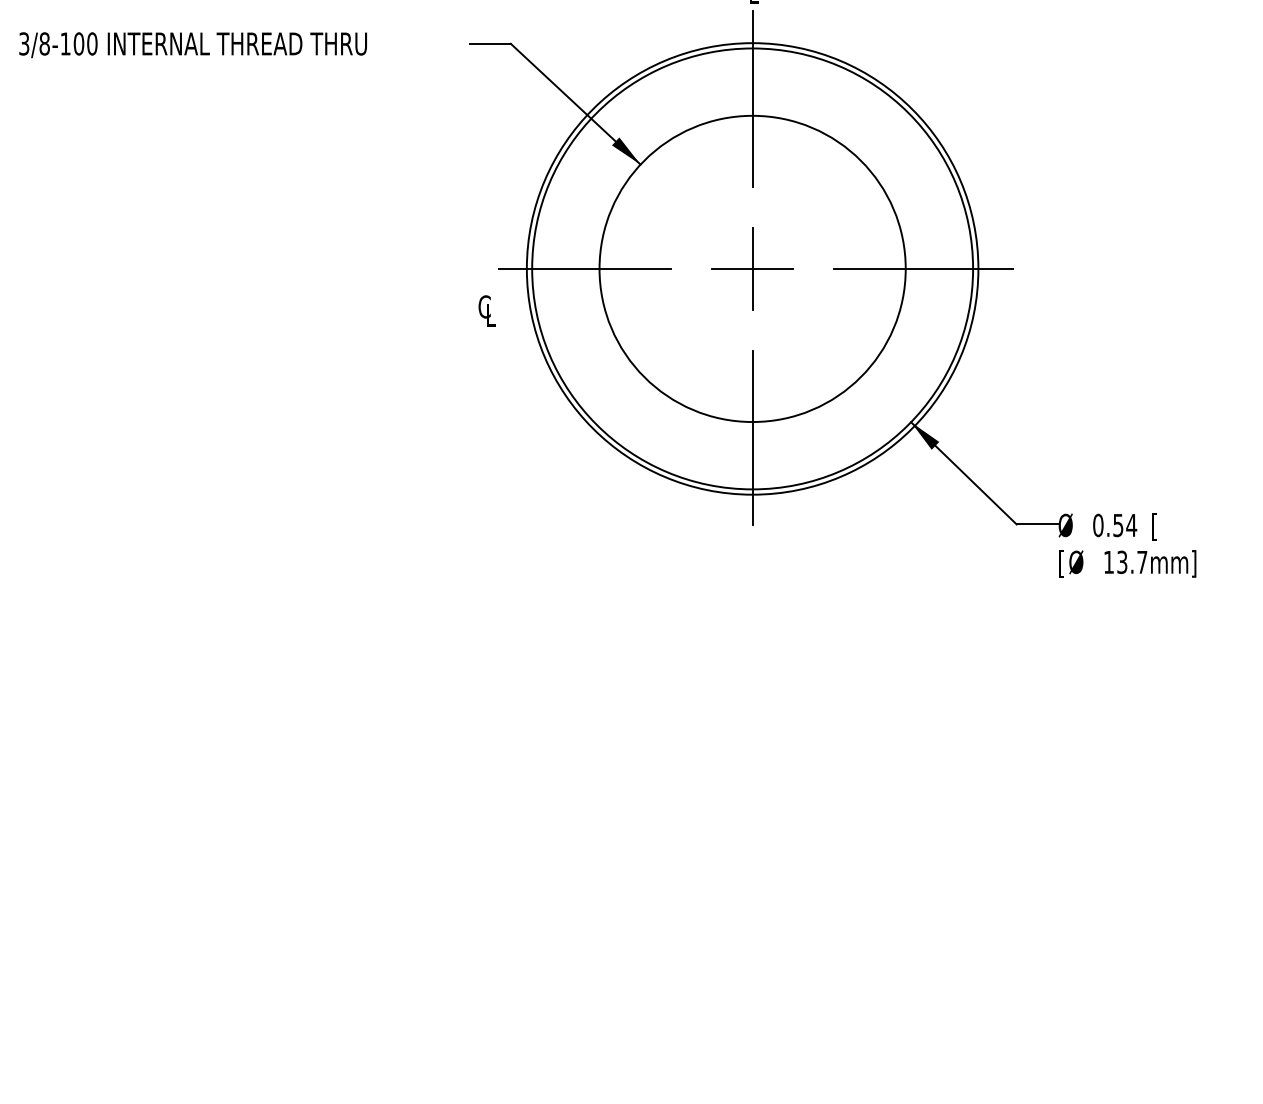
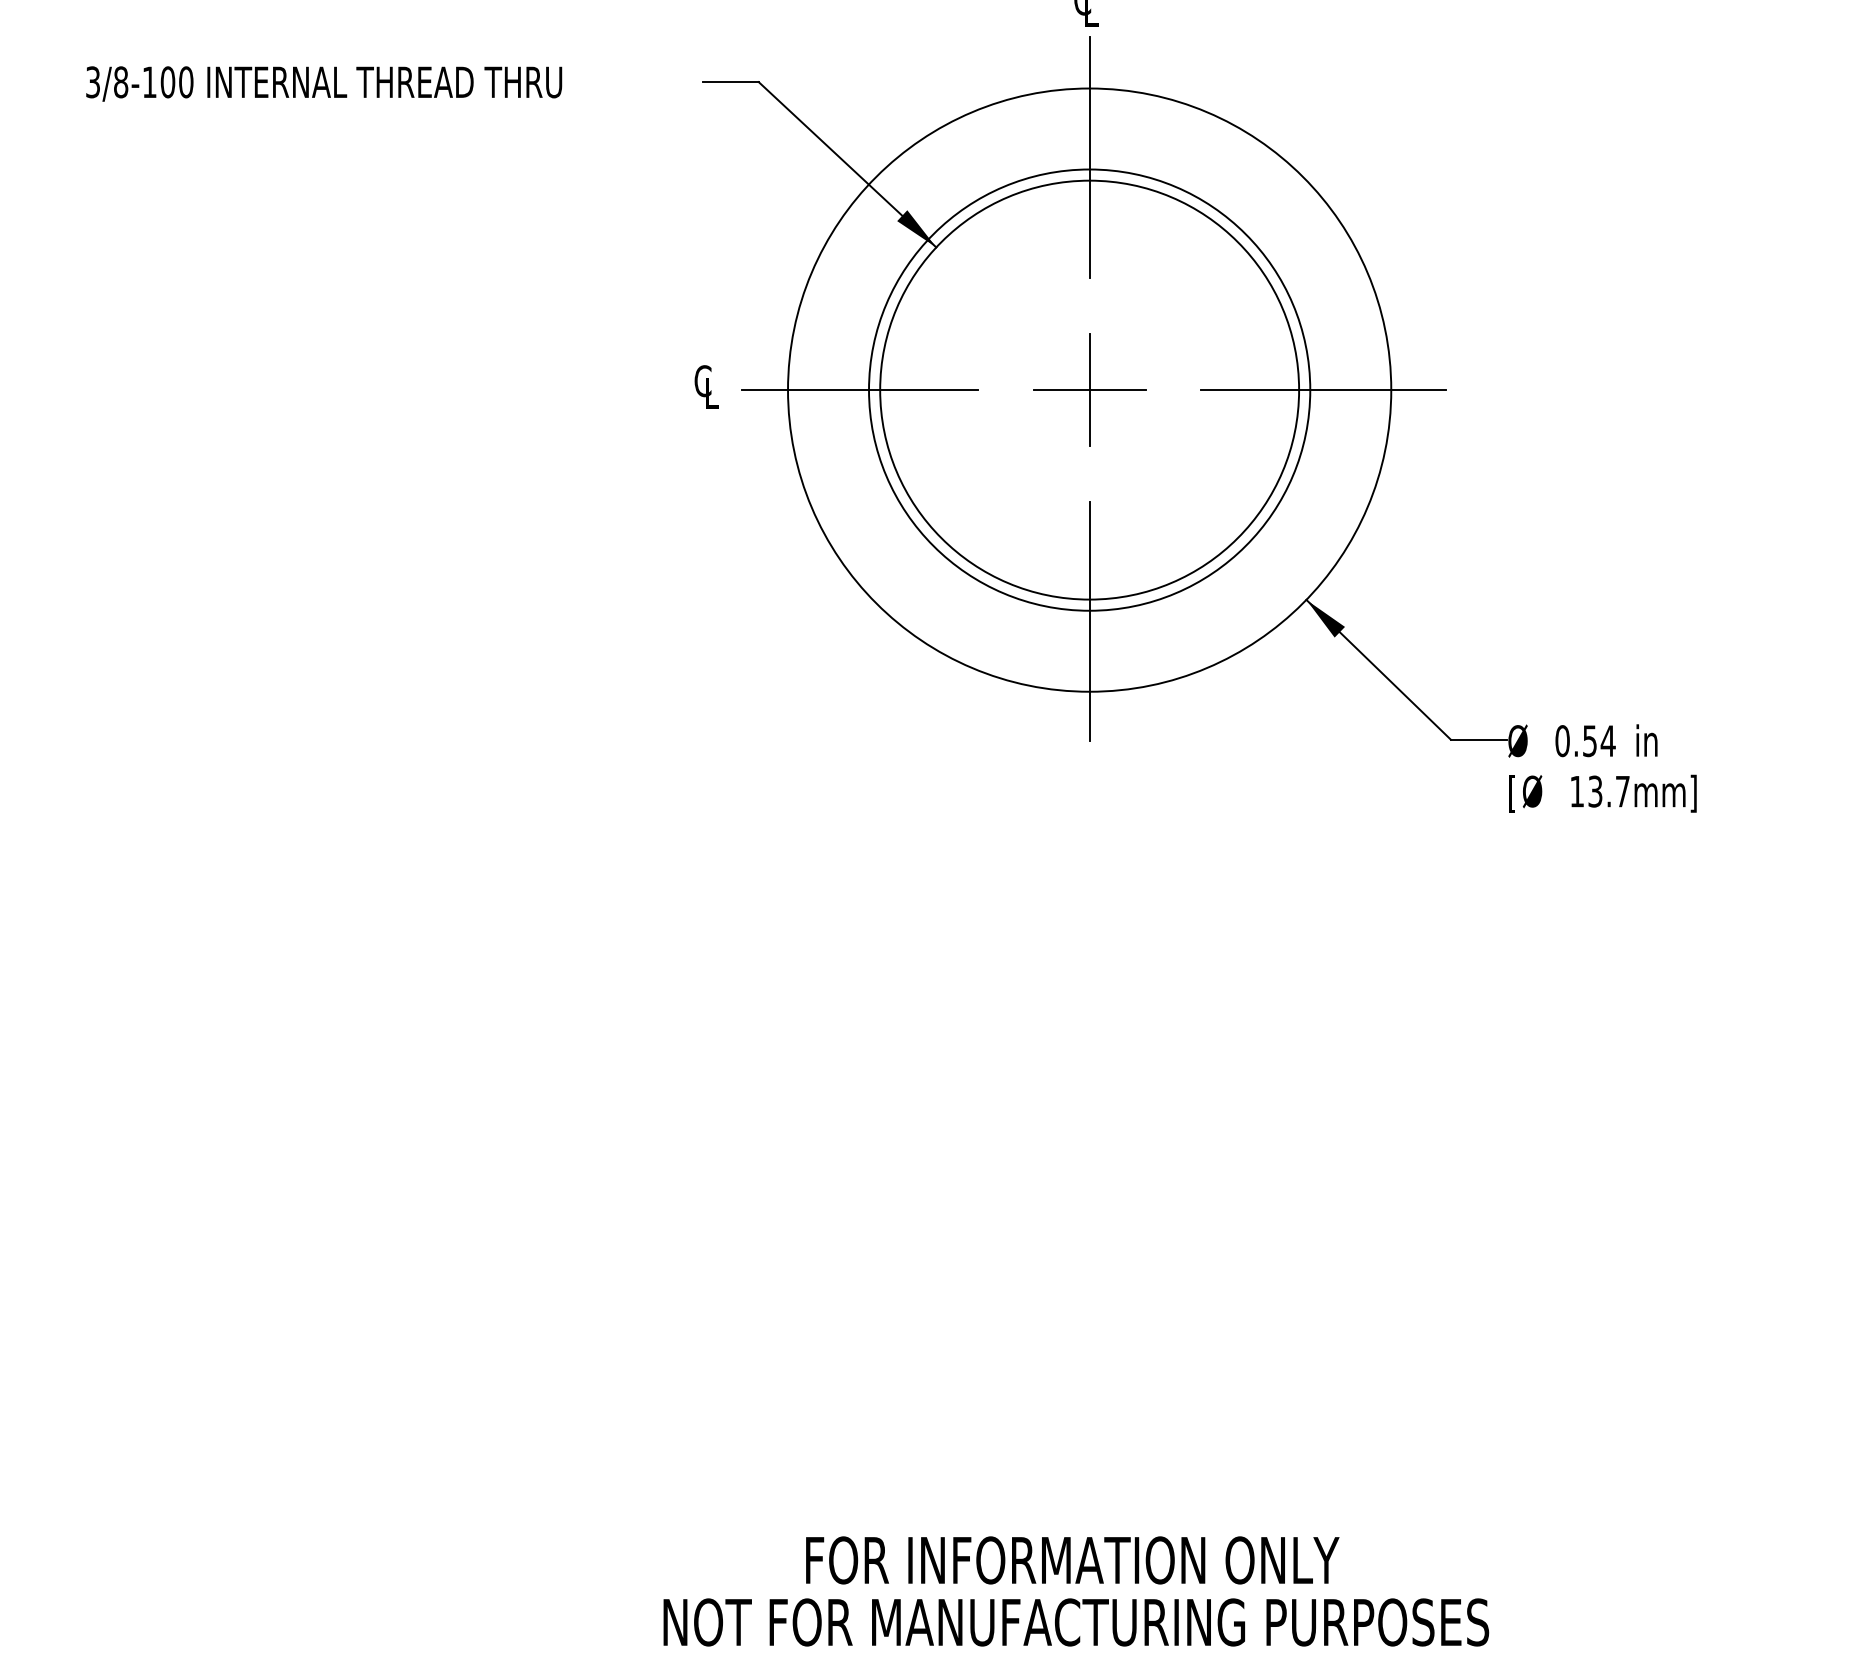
circle: (752, 268) -> (1089, 389), size x0.71
text: (487, 310) -> (706, 386), moved
text: (1159, 526) -> (1646, 742), [ -> in

